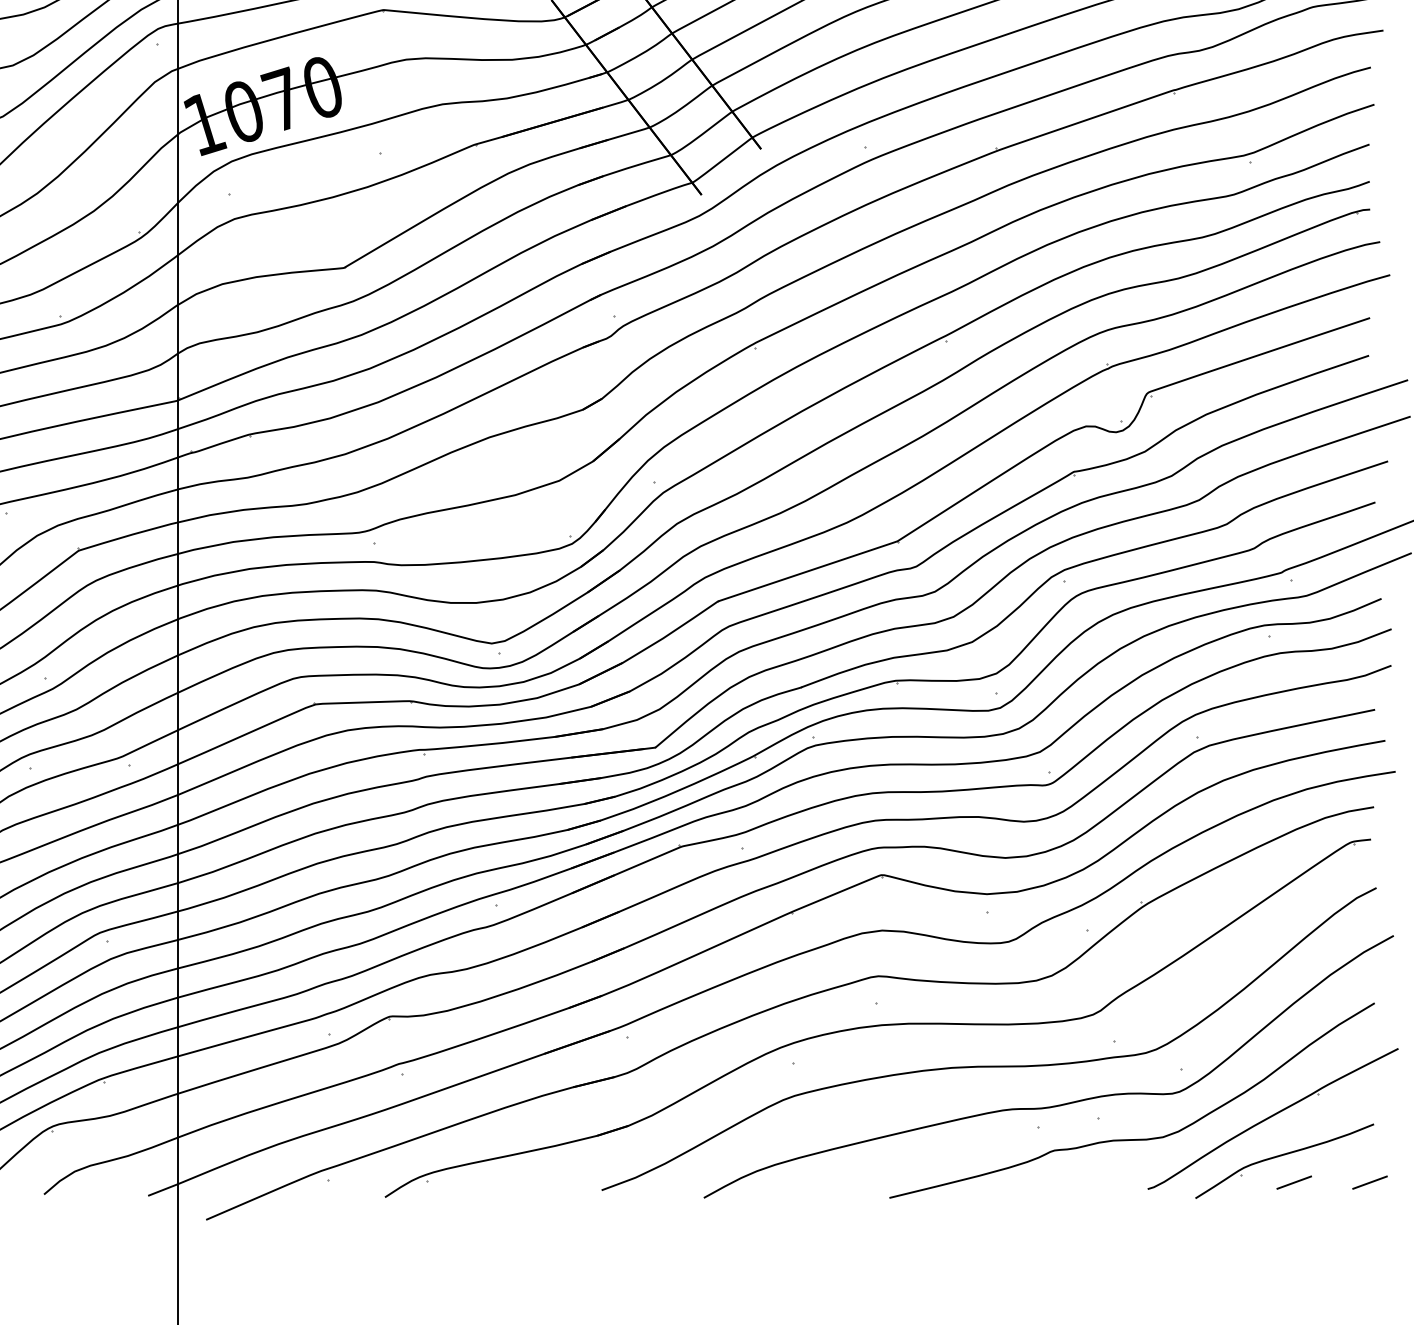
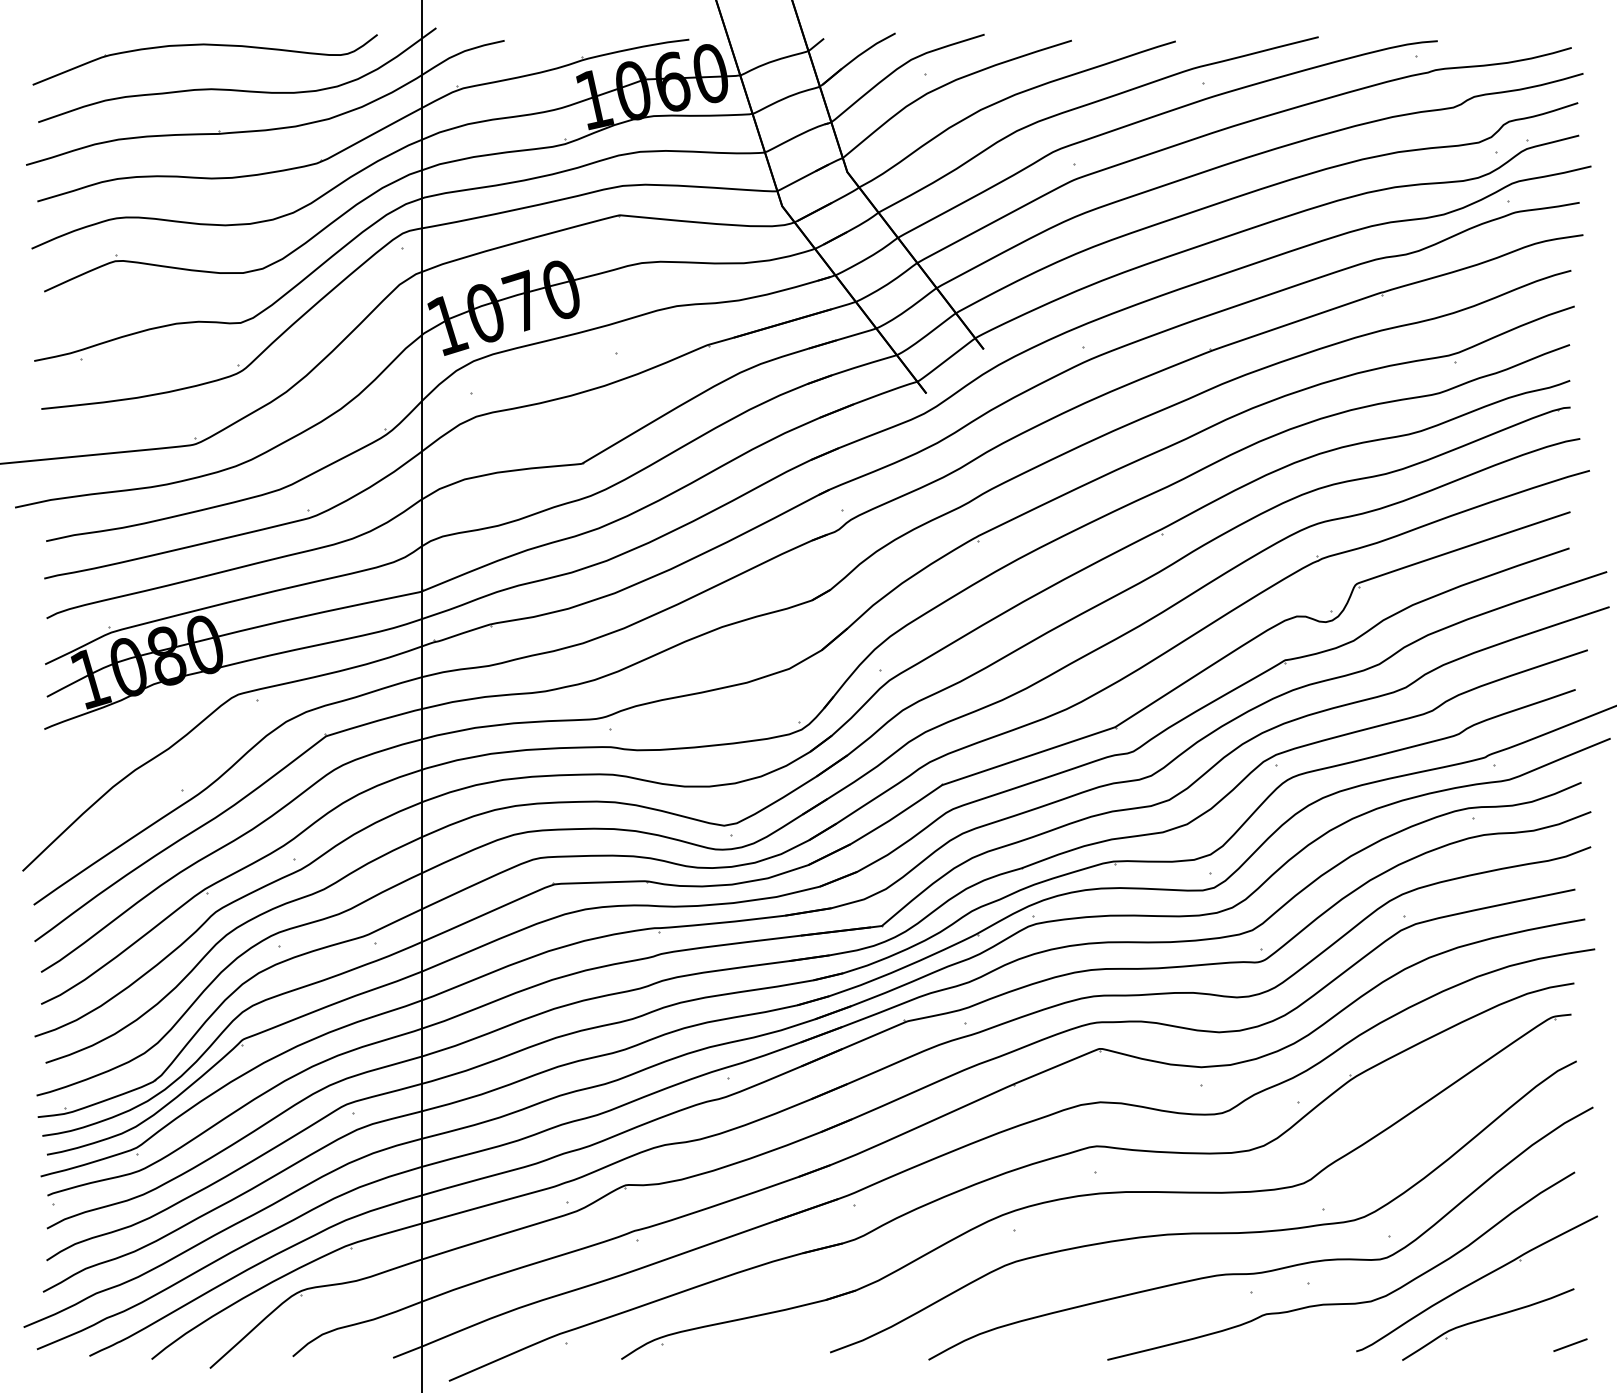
line: (1294, 1181) -> (1497, 1344), removed

